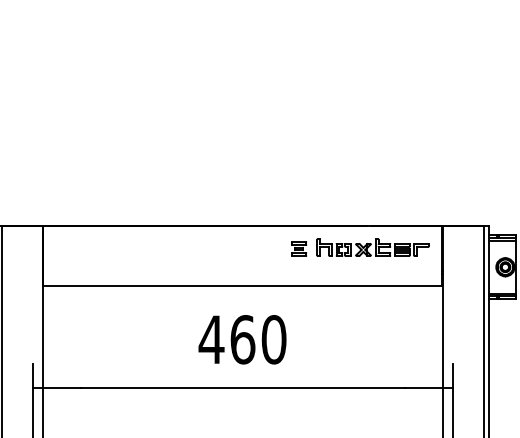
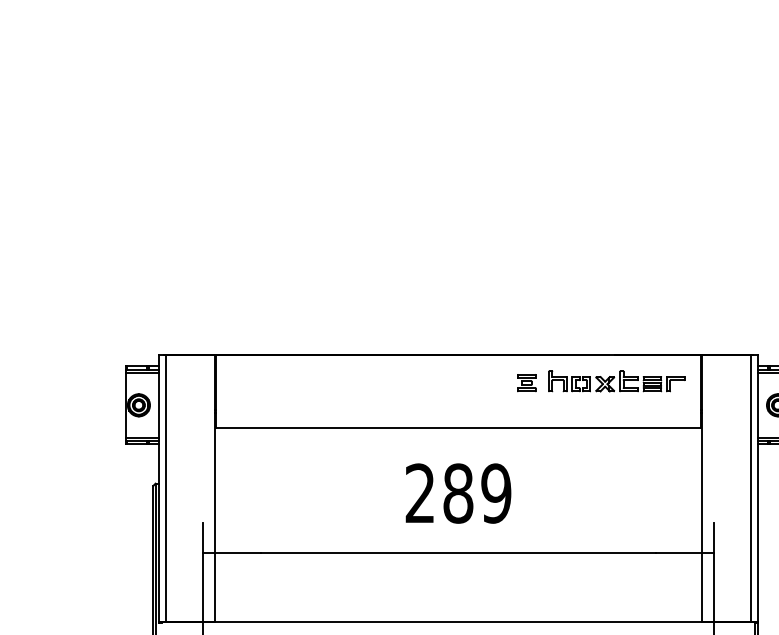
text: (242, 339) -> (457, 493), 460 -> 289

